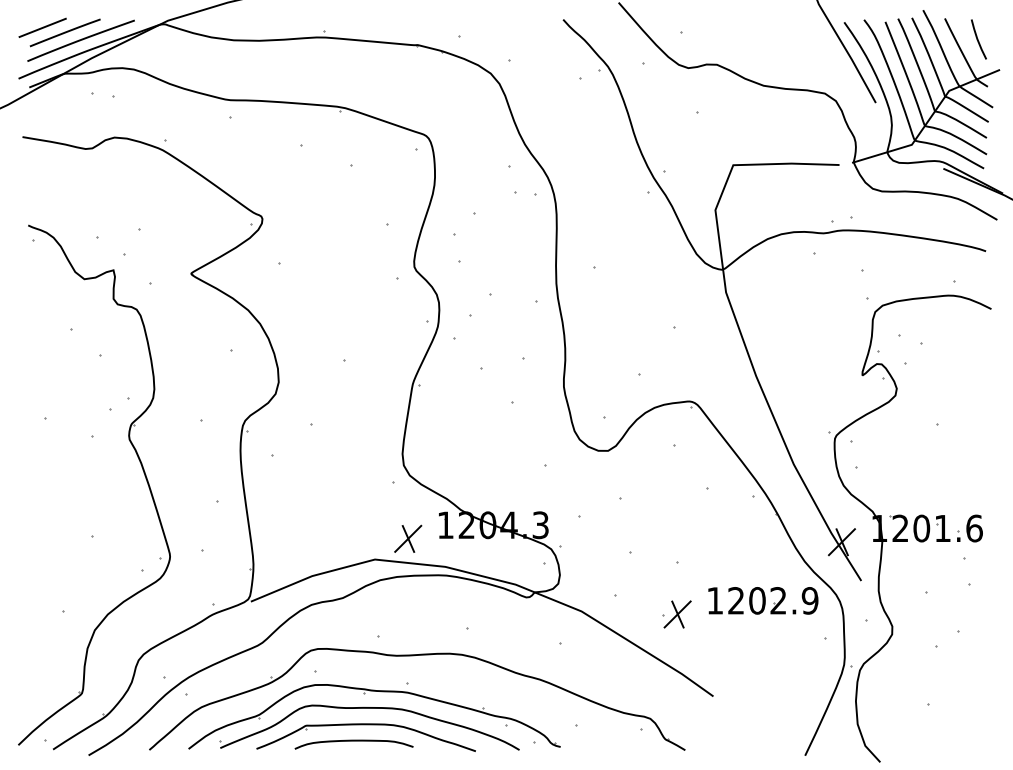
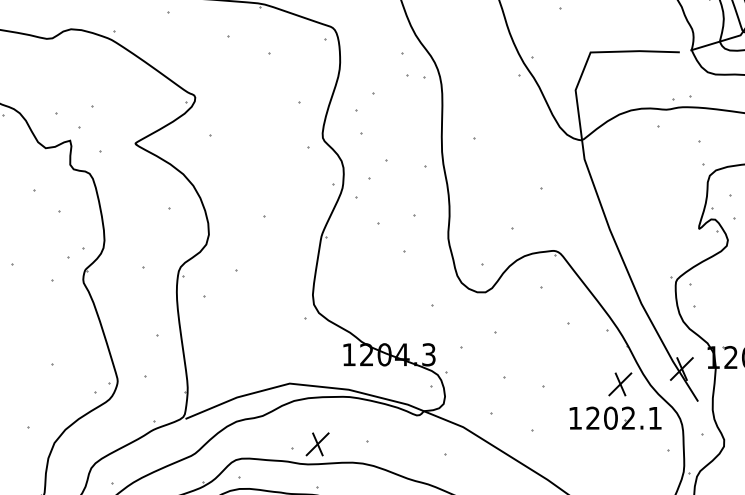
part: (408, 538) -> (317, 444), moved
text: (809, 600) -> (654, 417), 1202.9 -> 1202.1
part: (677, 614) -> (620, 384), moved

